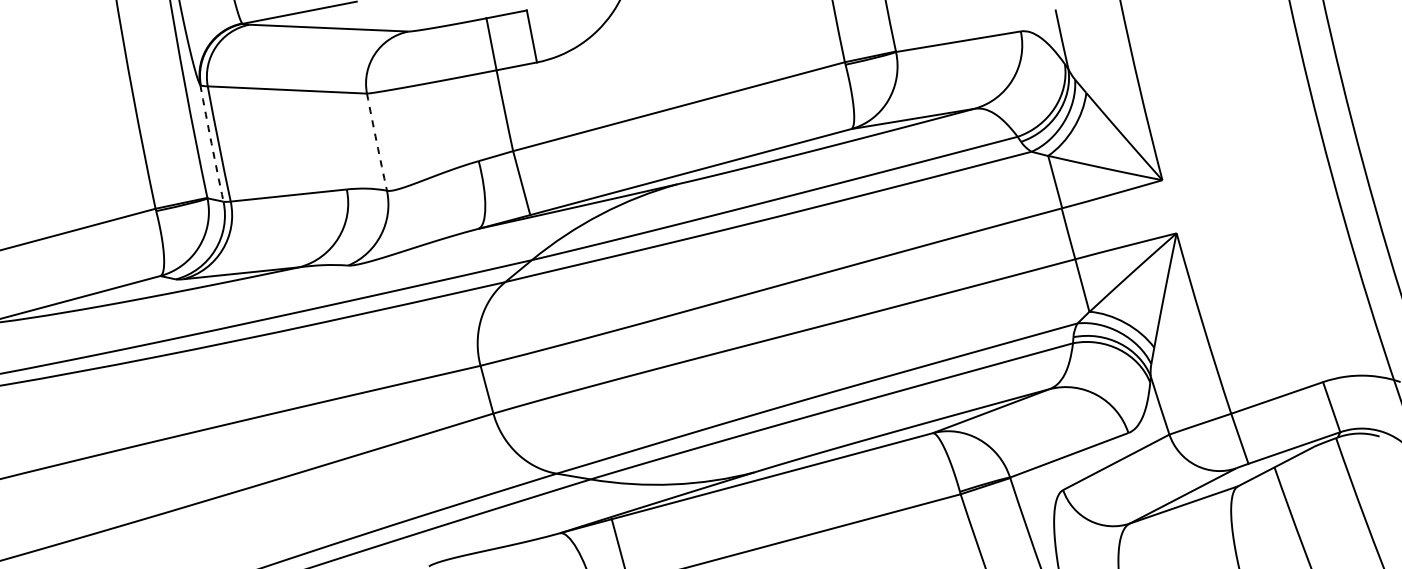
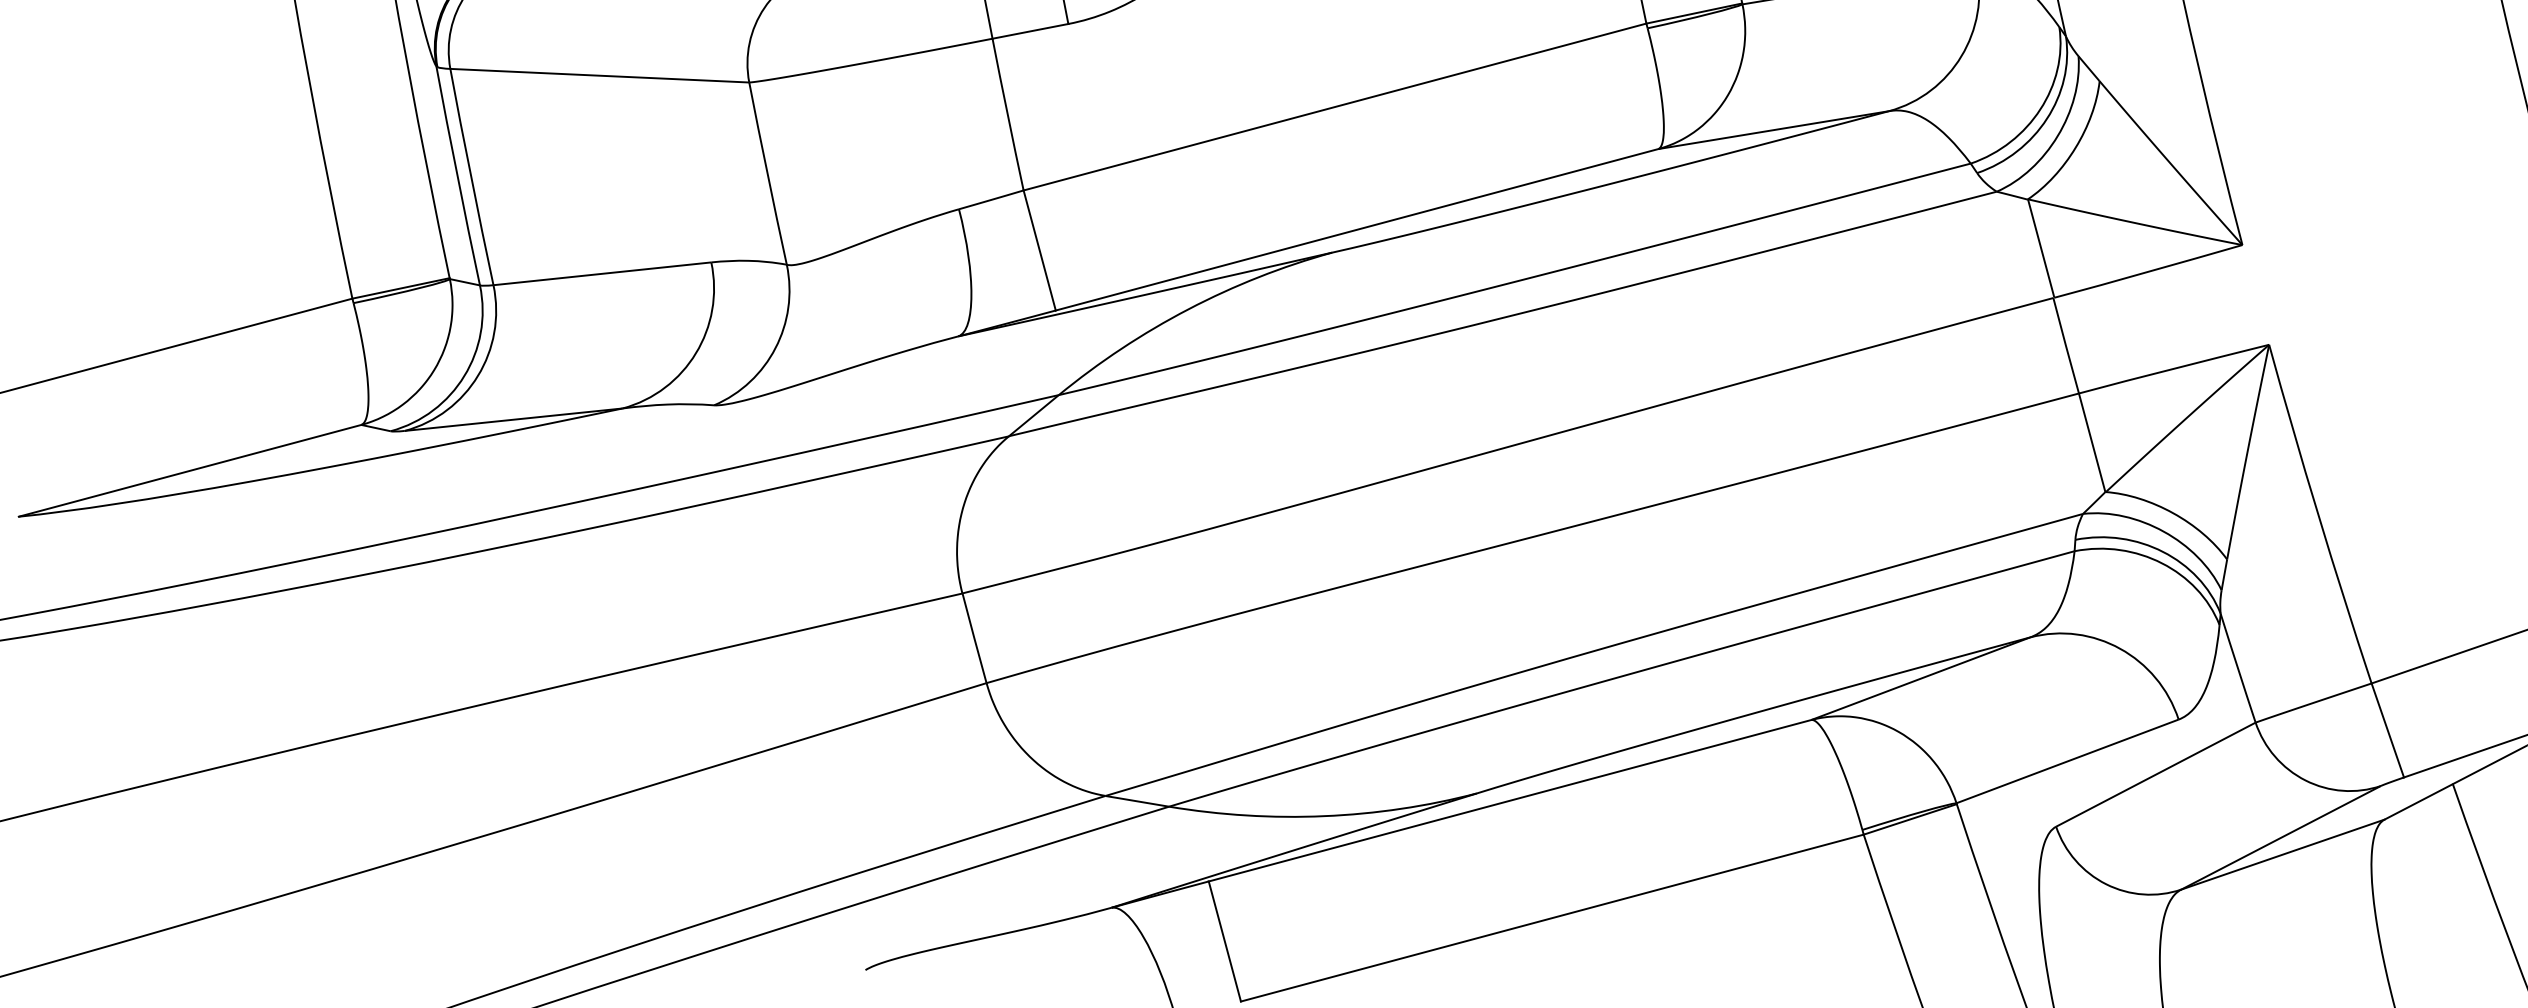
arc: (376, 142) -> (767, 174), dashed -> solid
arc: (211, 143) -> (457, 176), dashed -> solid

